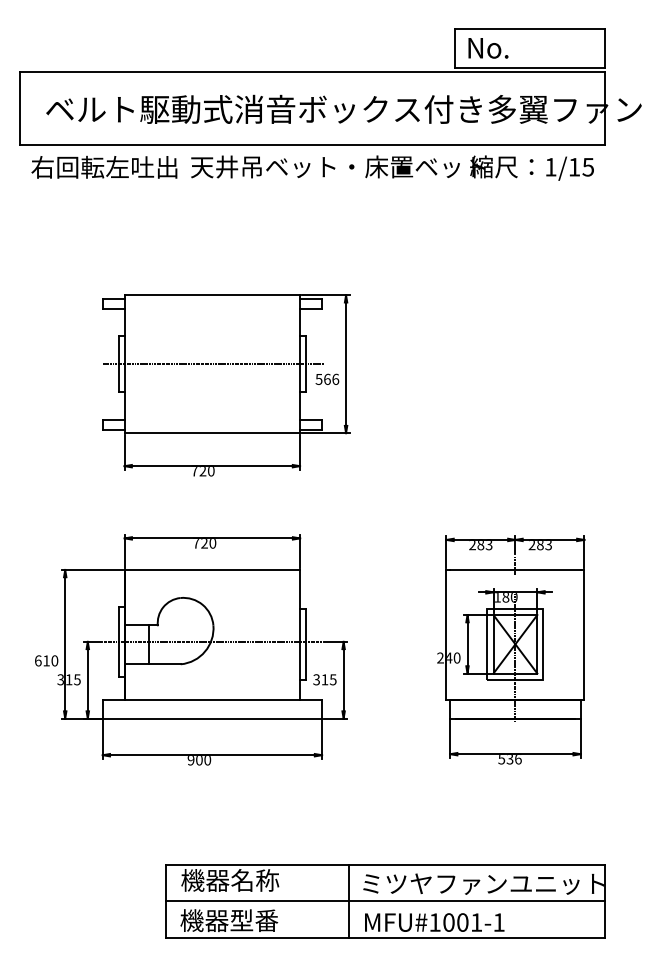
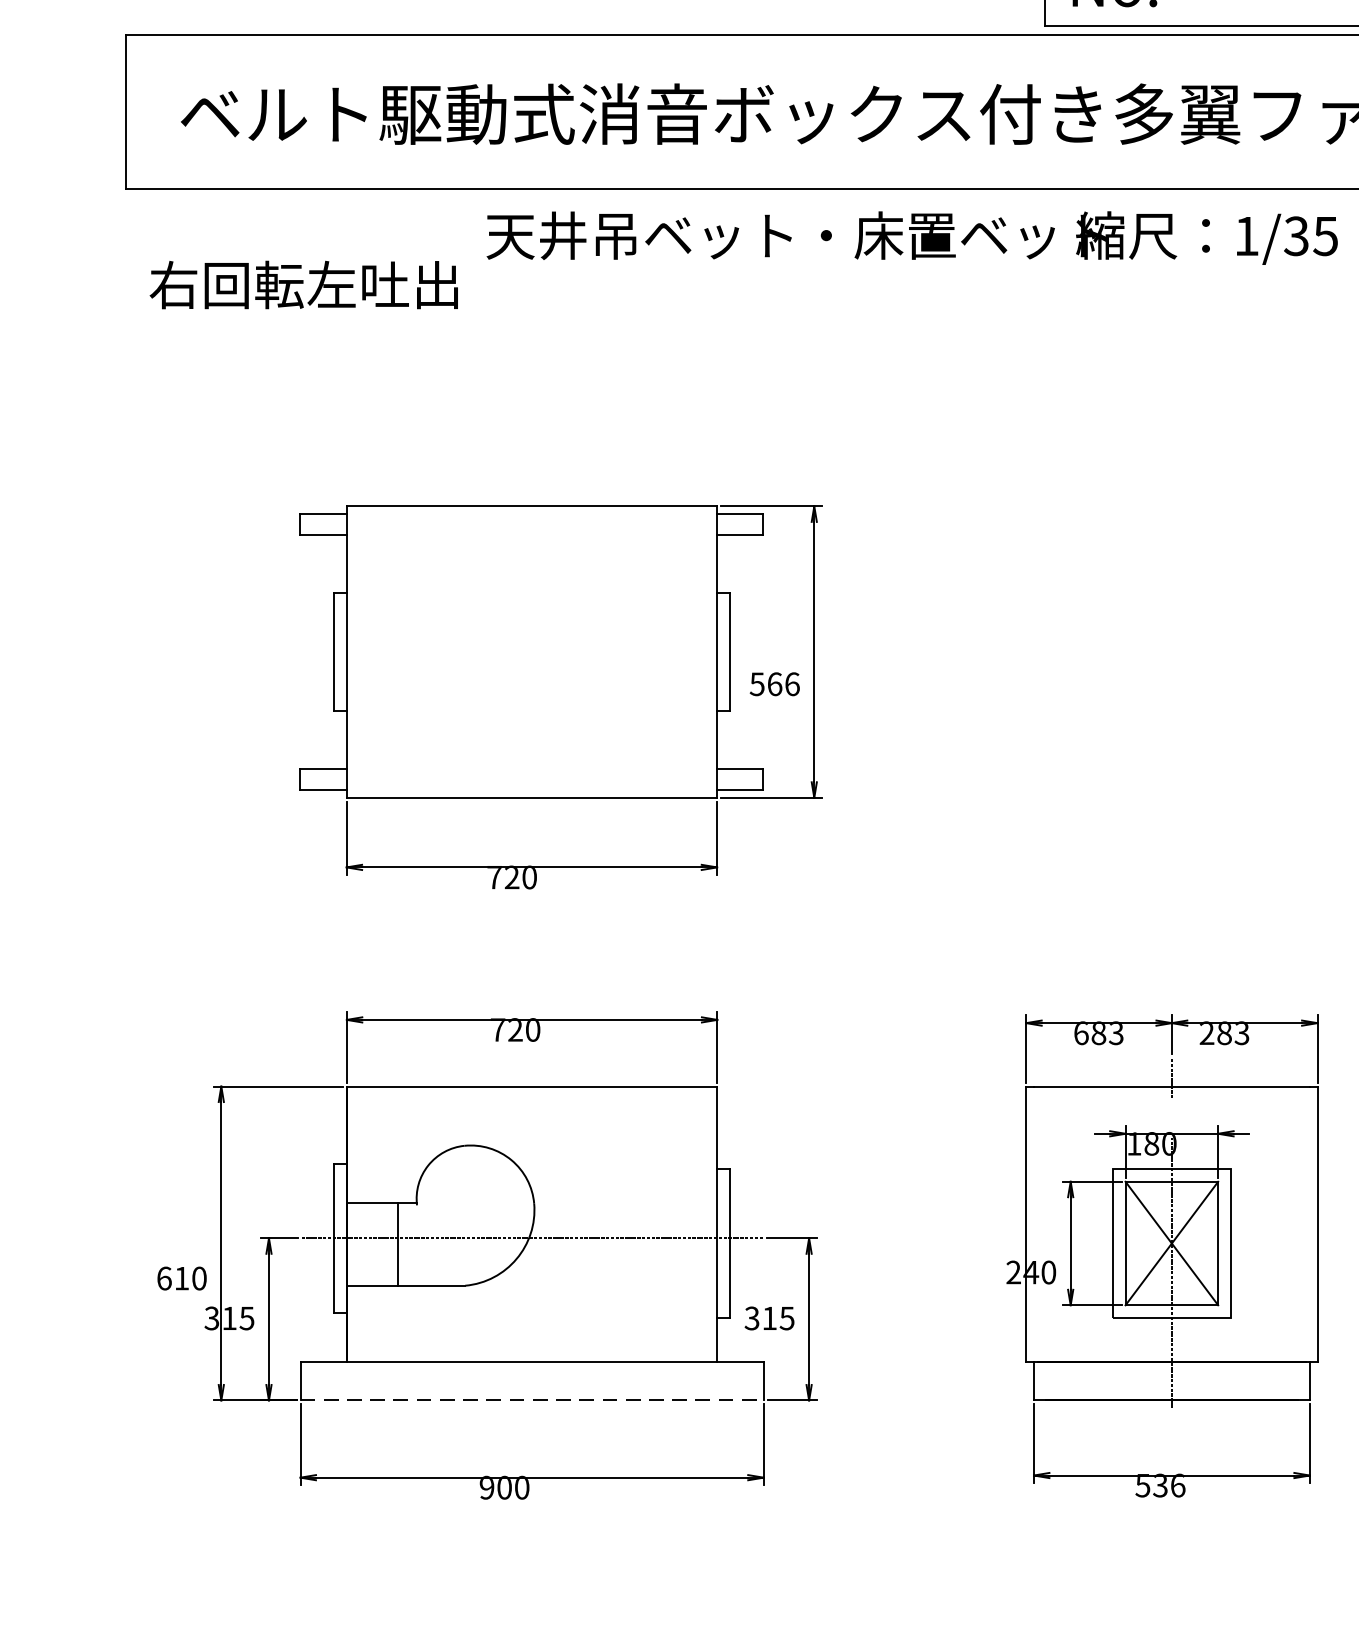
text: (104, 166) -> (304, 283), moved
text: (574, 166) -> (1296, 234), 1/15 -> 1/35
line: (213, 364) -> (534, 652), removed
text: (472, 545) -> (1081, 1034), 283 -> 683
line: (212, 718) -> (532, 1400), solid -> dashed

